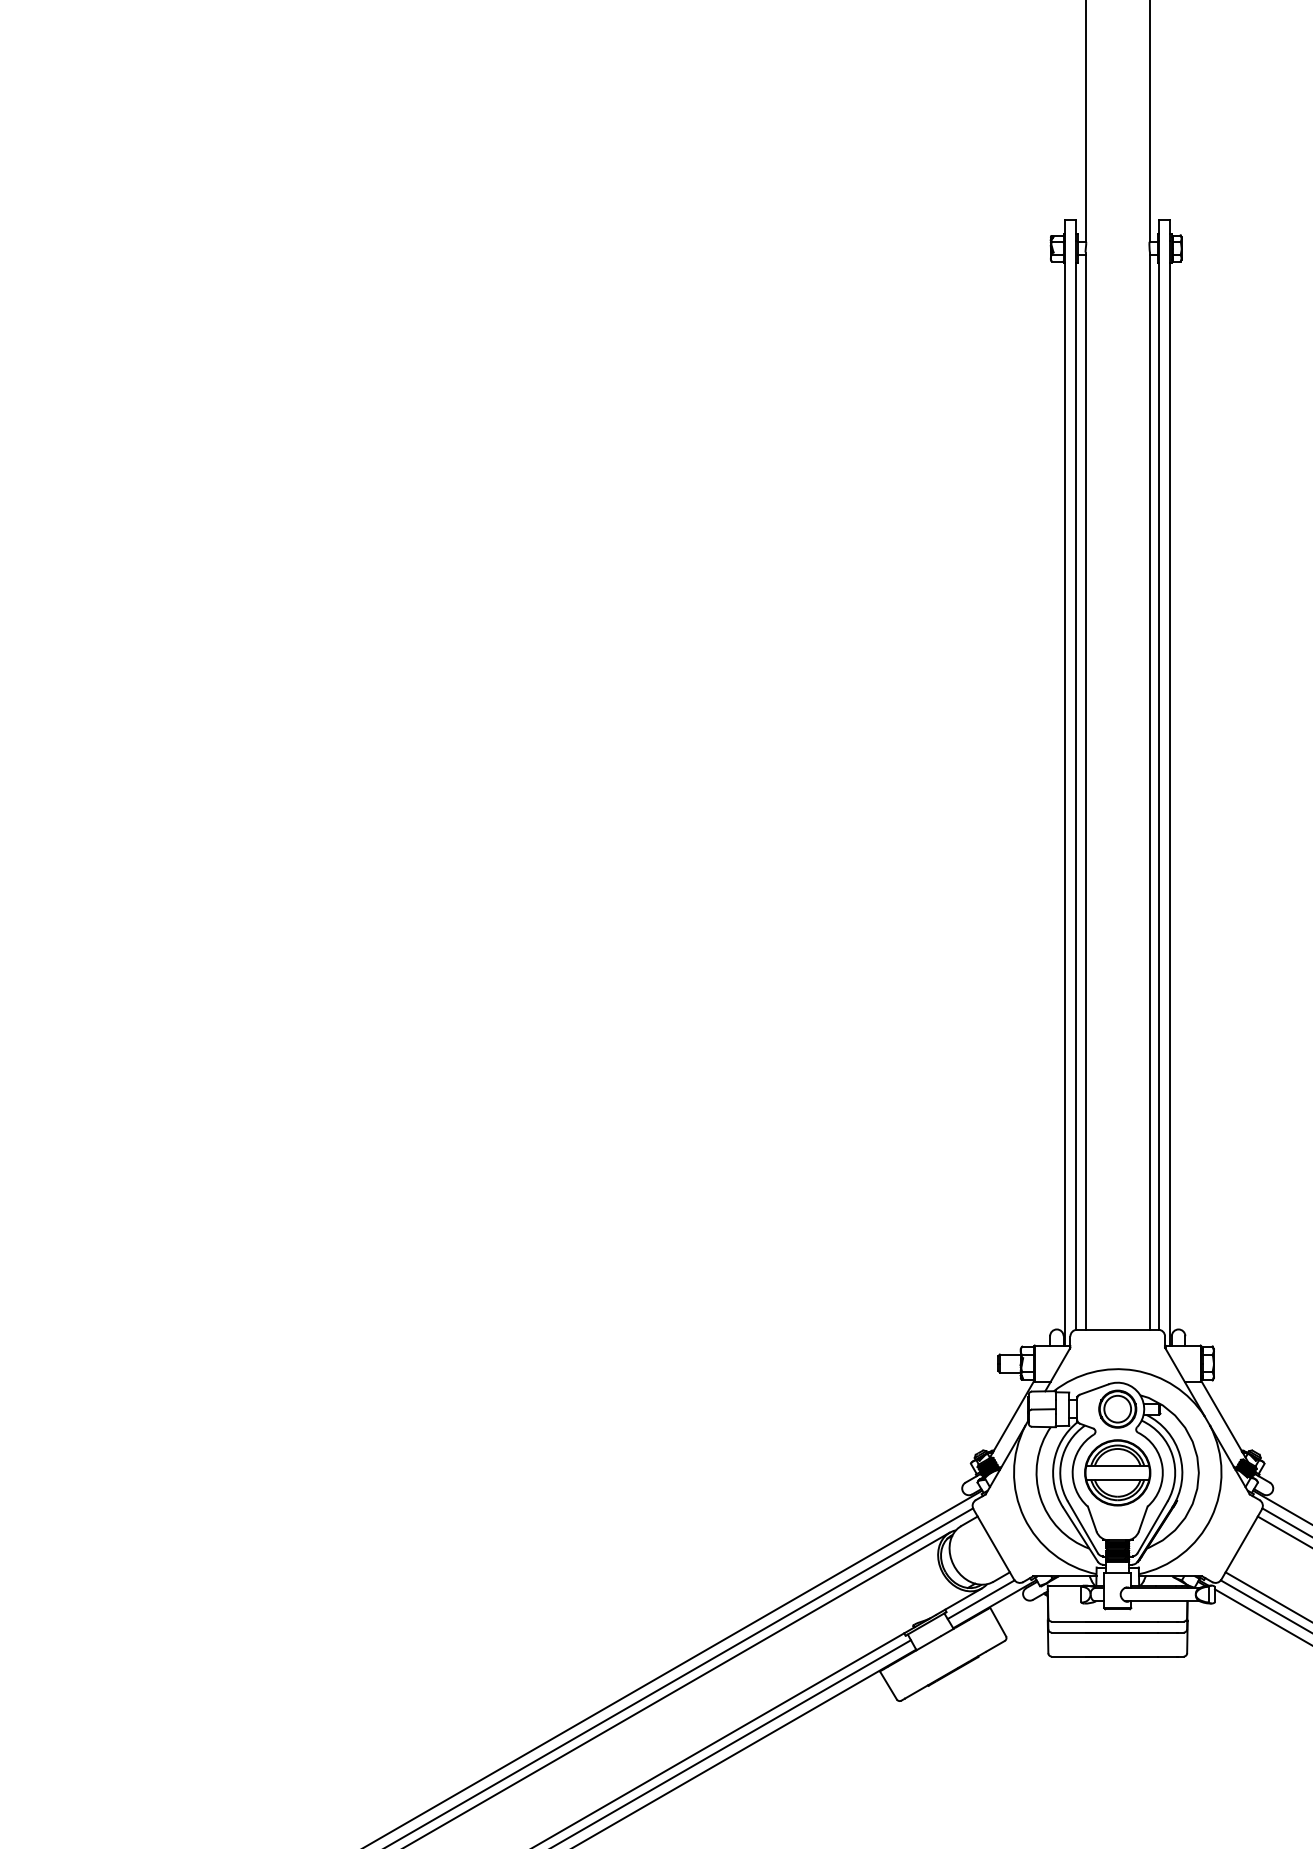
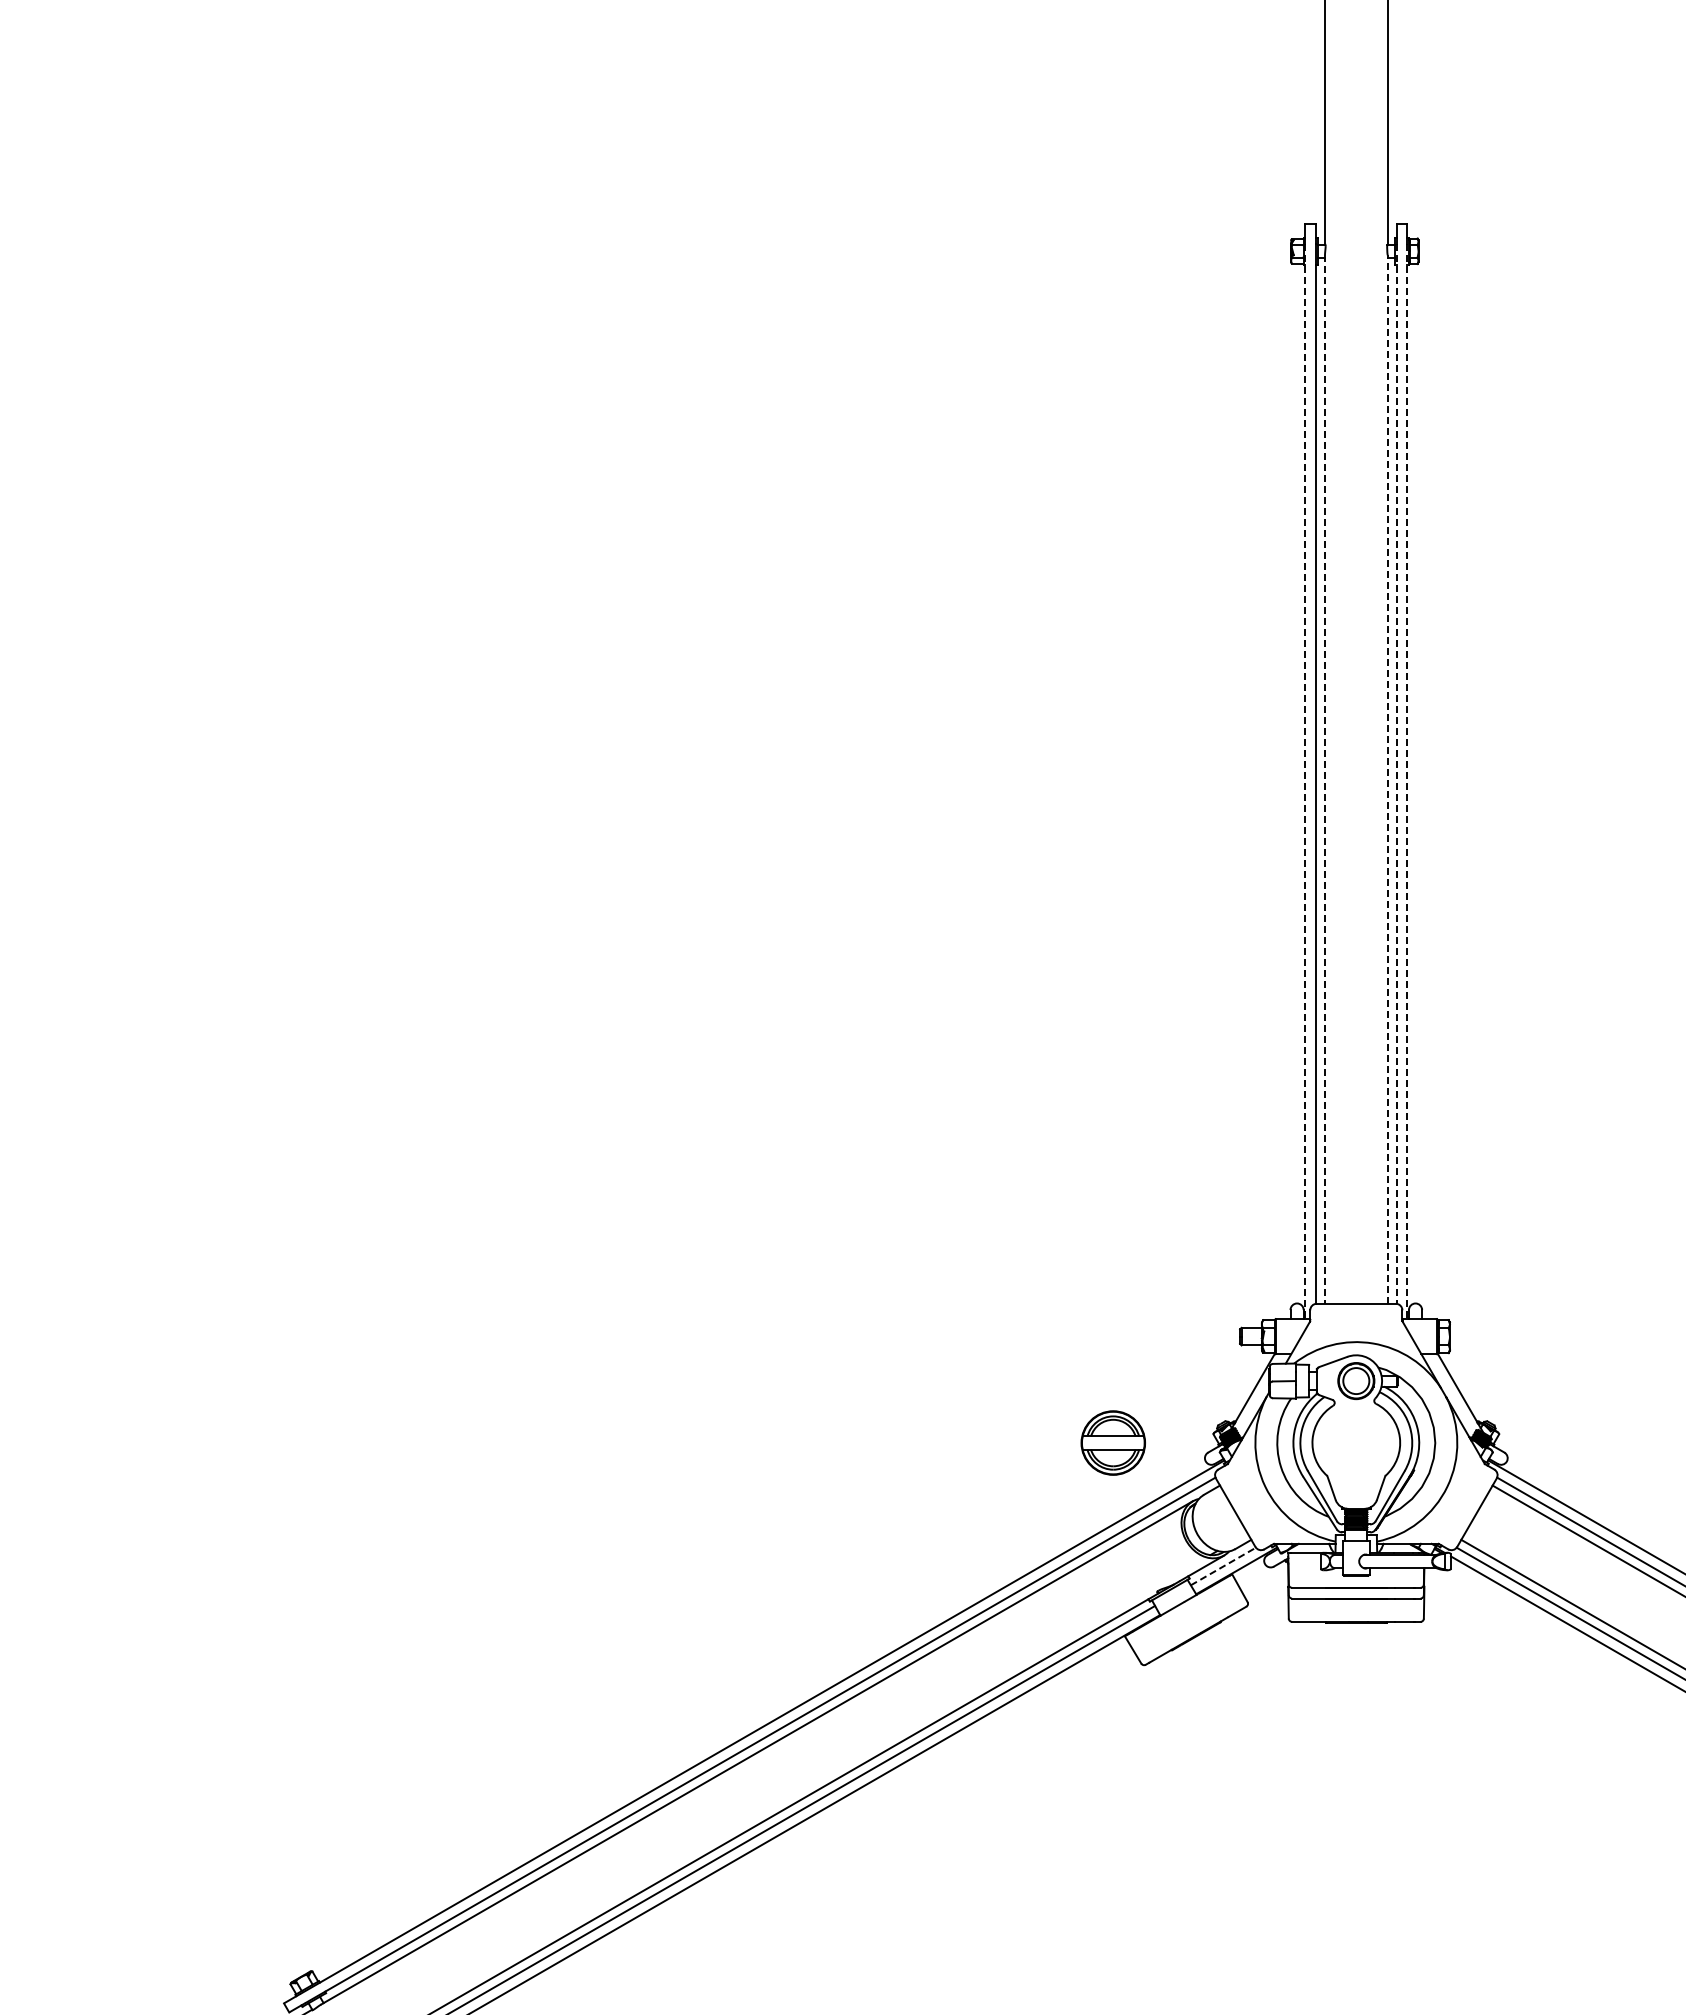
line: (1159, 785) -> (1396, 774), solid -> dashed
line: (1149, 791) -> (1387, 779), solid -> dashed
line: (1086, 792) -> (1325, 780), solid -> dashed
line: (1065, 793) -> (1305, 781), solid -> dashed
line: (1170, 793) -> (1407, 781), solid -> dashed
part: (1116, 1472) -> (1112, 1442), moved
line: (981, 1599) -> (1223, 1566), solid -> dashed

